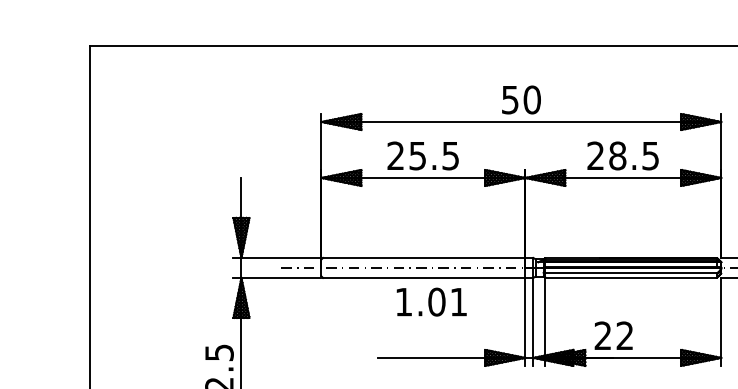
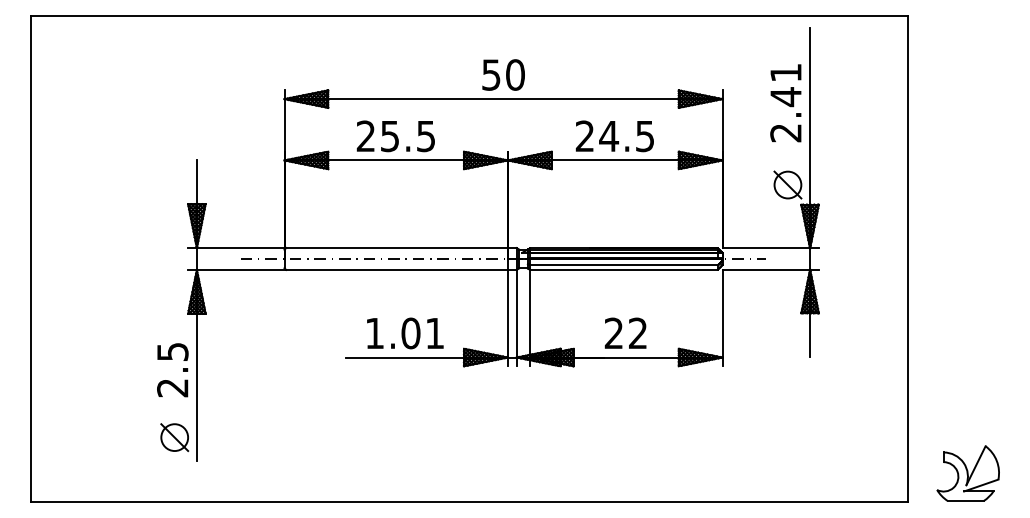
text: (618, 156) -> (609, 136), 28.5 -> 24.5
text: (431, 302) -> (405, 333), moved
text: (613, 335) -> (625, 332), moved

